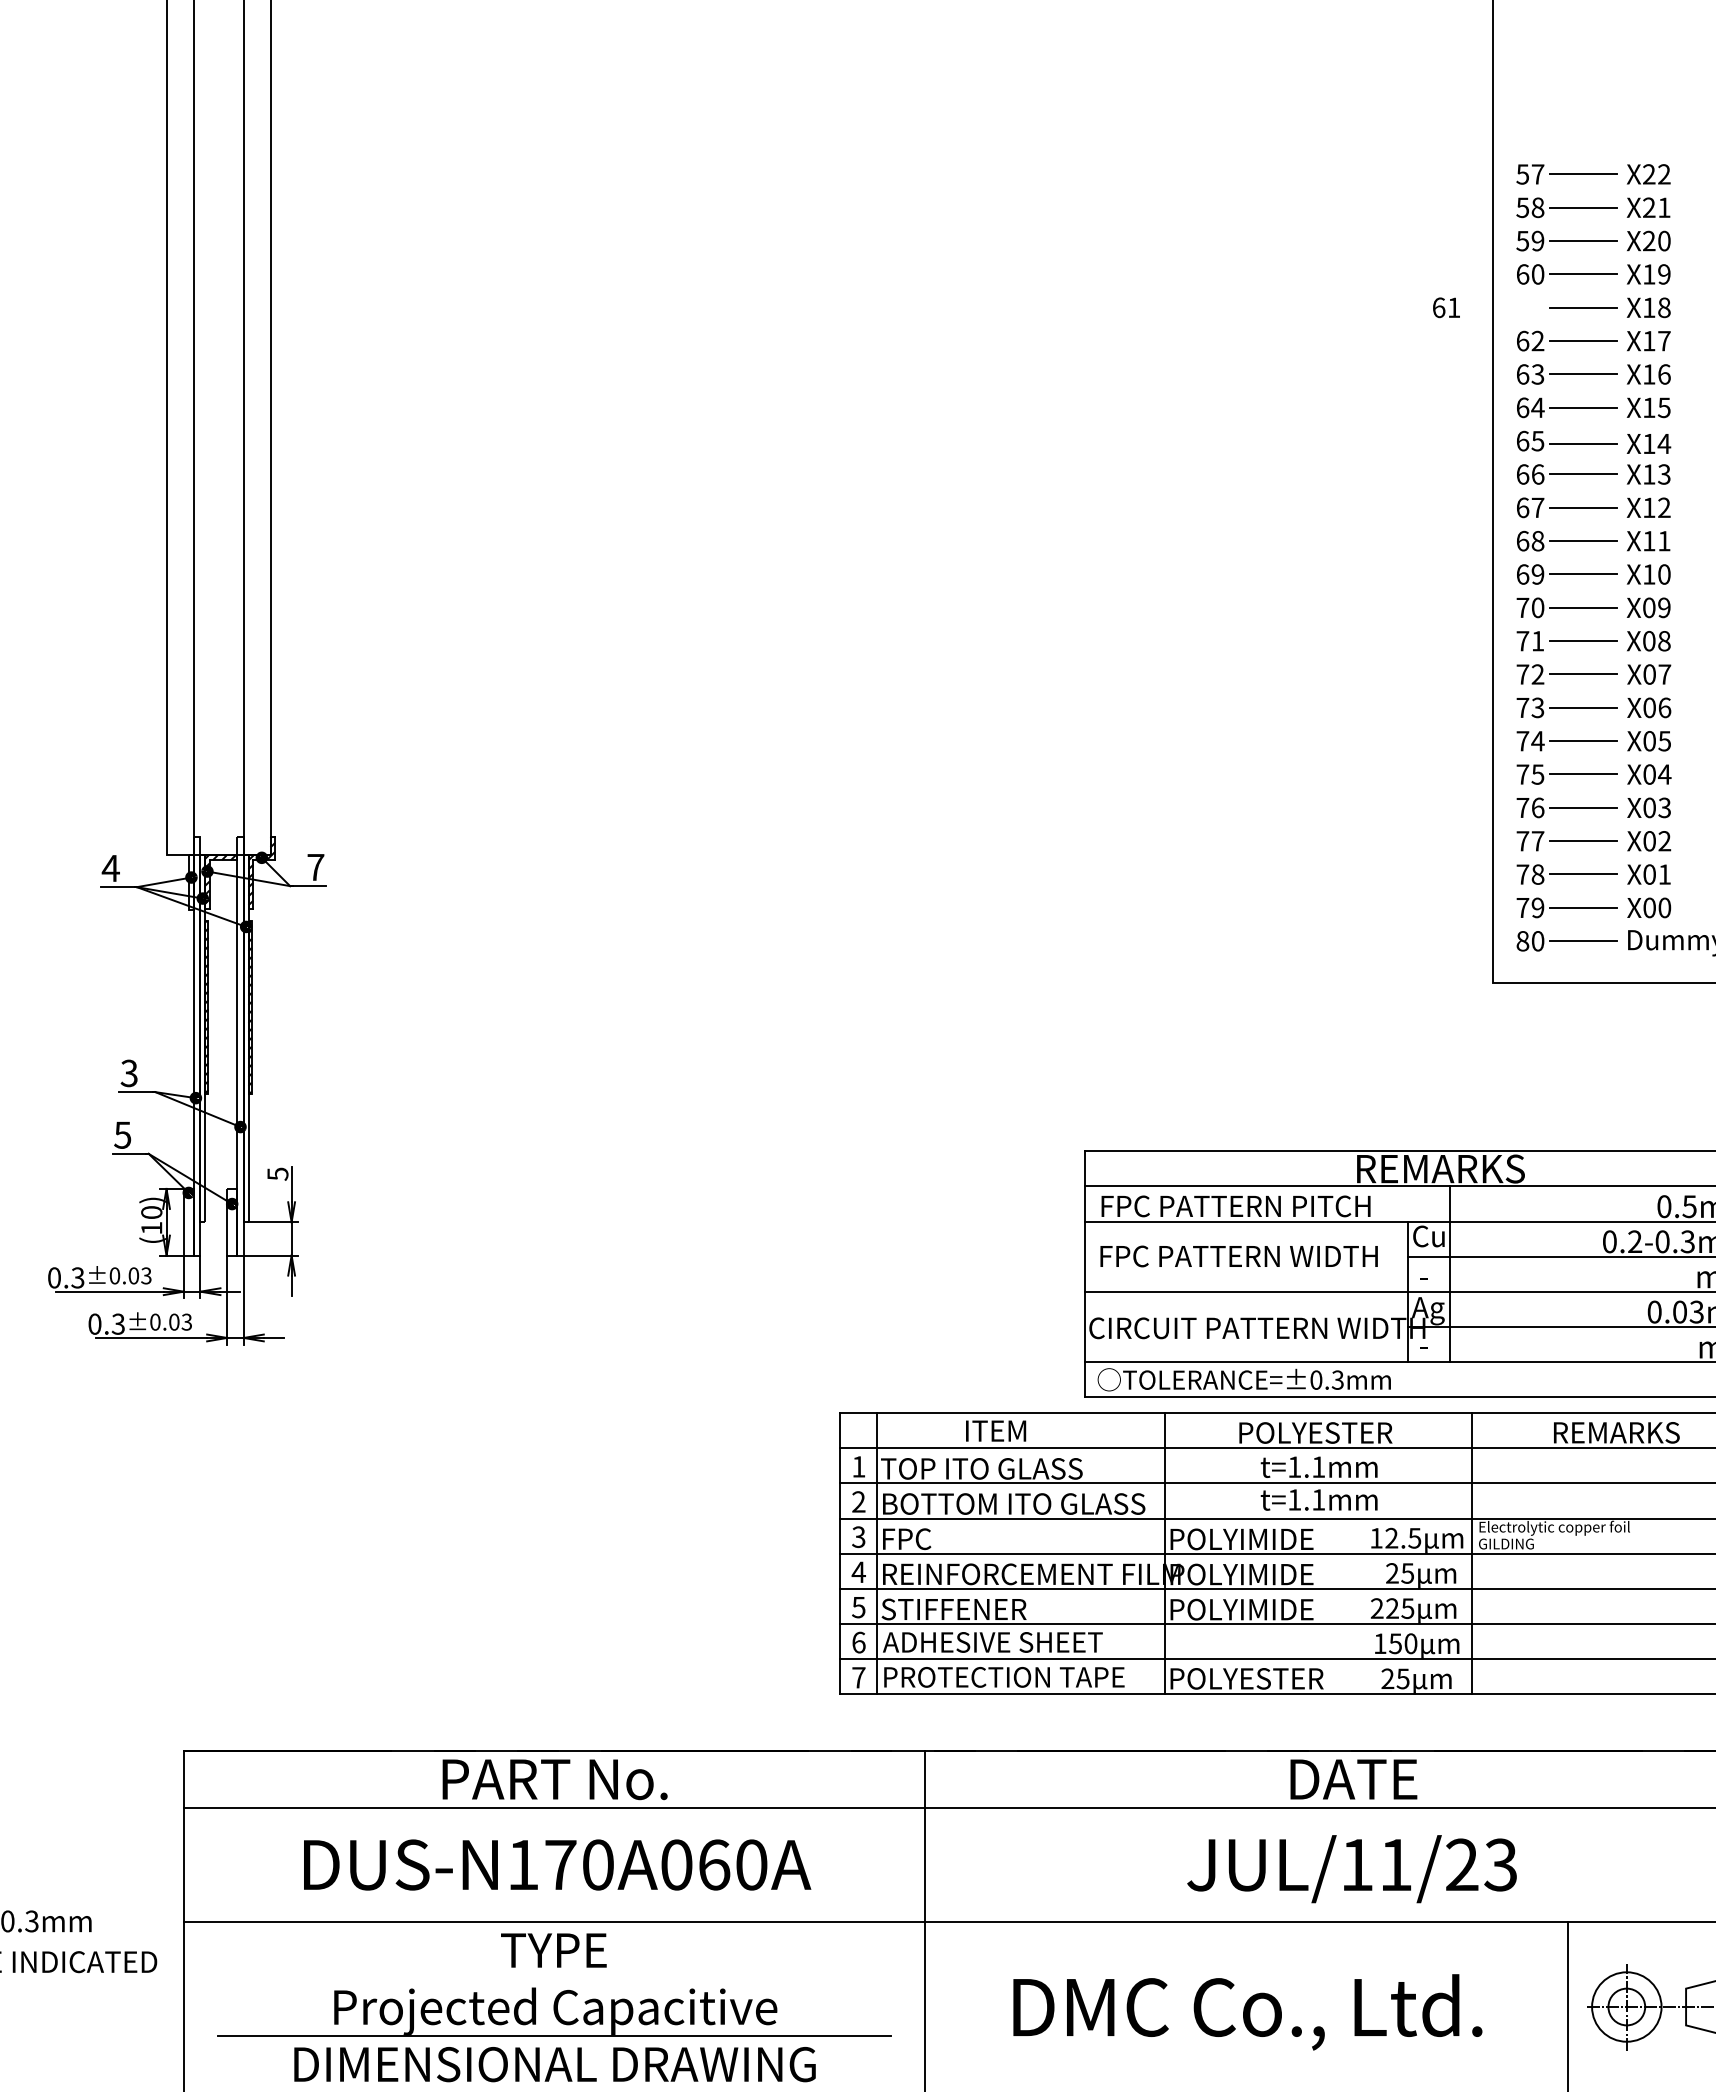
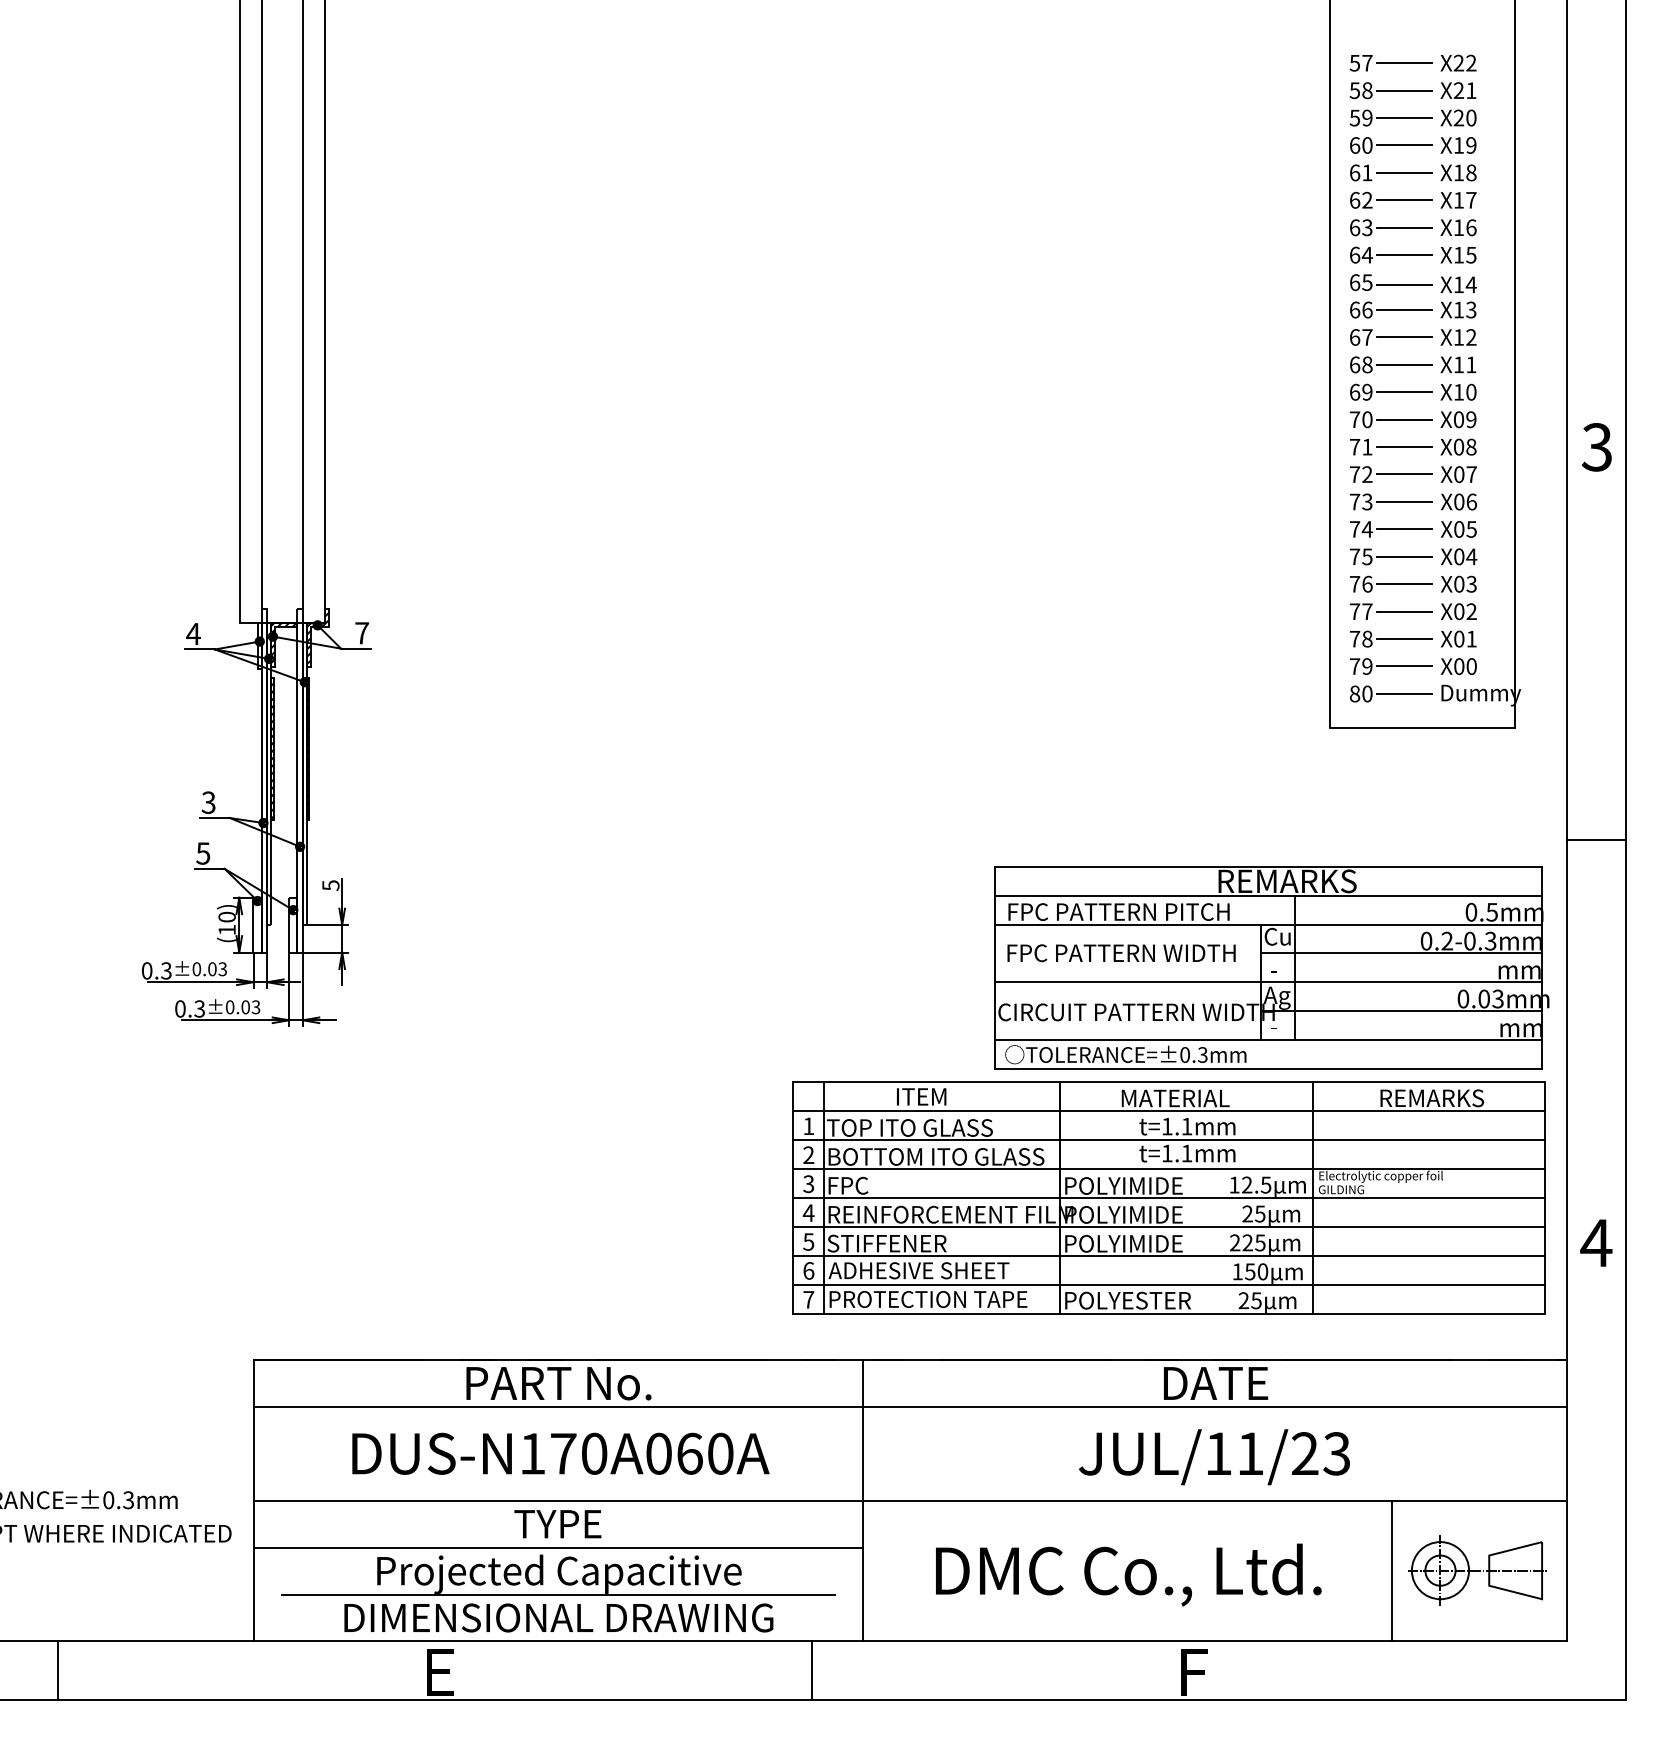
text: (1446, 307) -> (1361, 172), moved
text: (1316, 1433) -> (1185, 1098), POLYESTER -> MATERIAL
line: (554, 1978) -> (558, 1547), added

